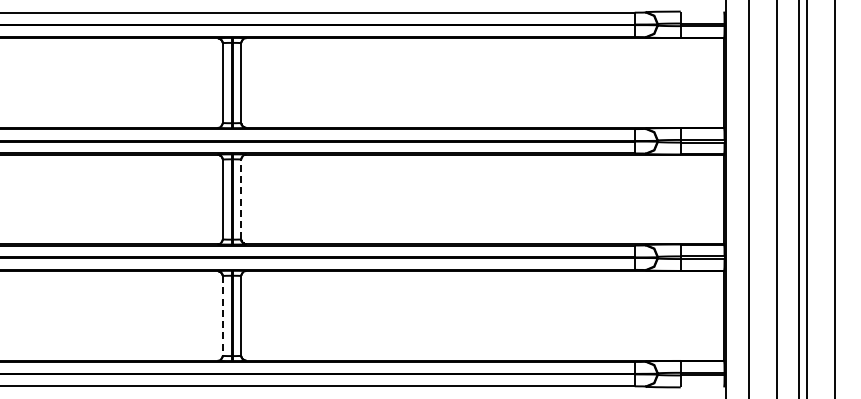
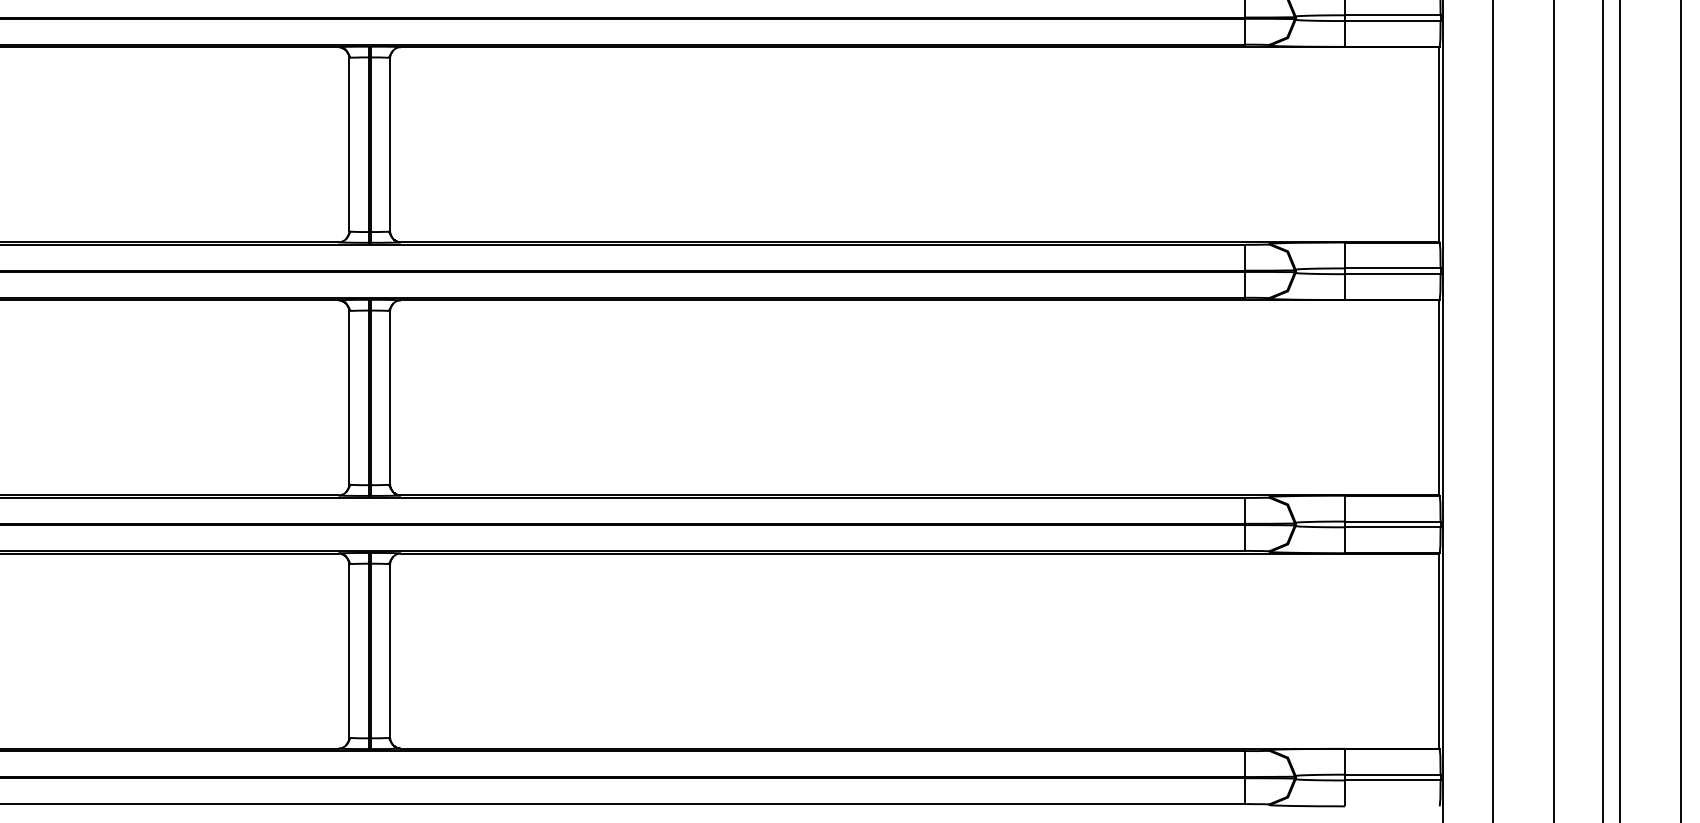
line: (241, 199) -> (390, 397), dashed -> solid
line: (222, 315) -> (349, 650), dashed -> solid

